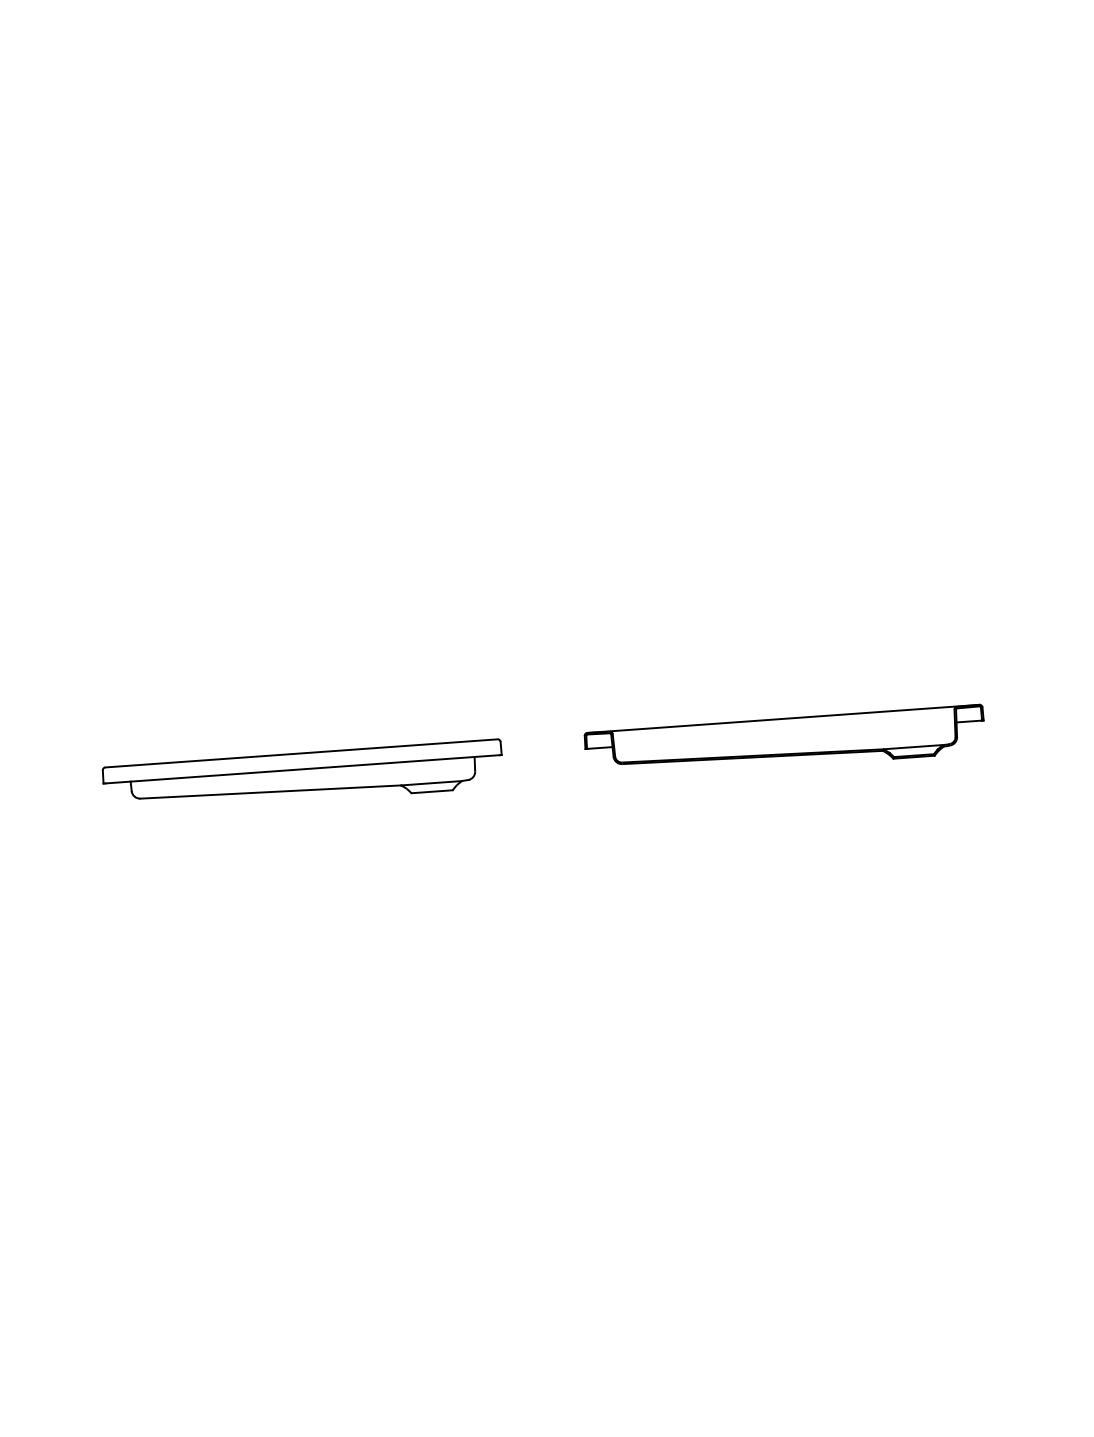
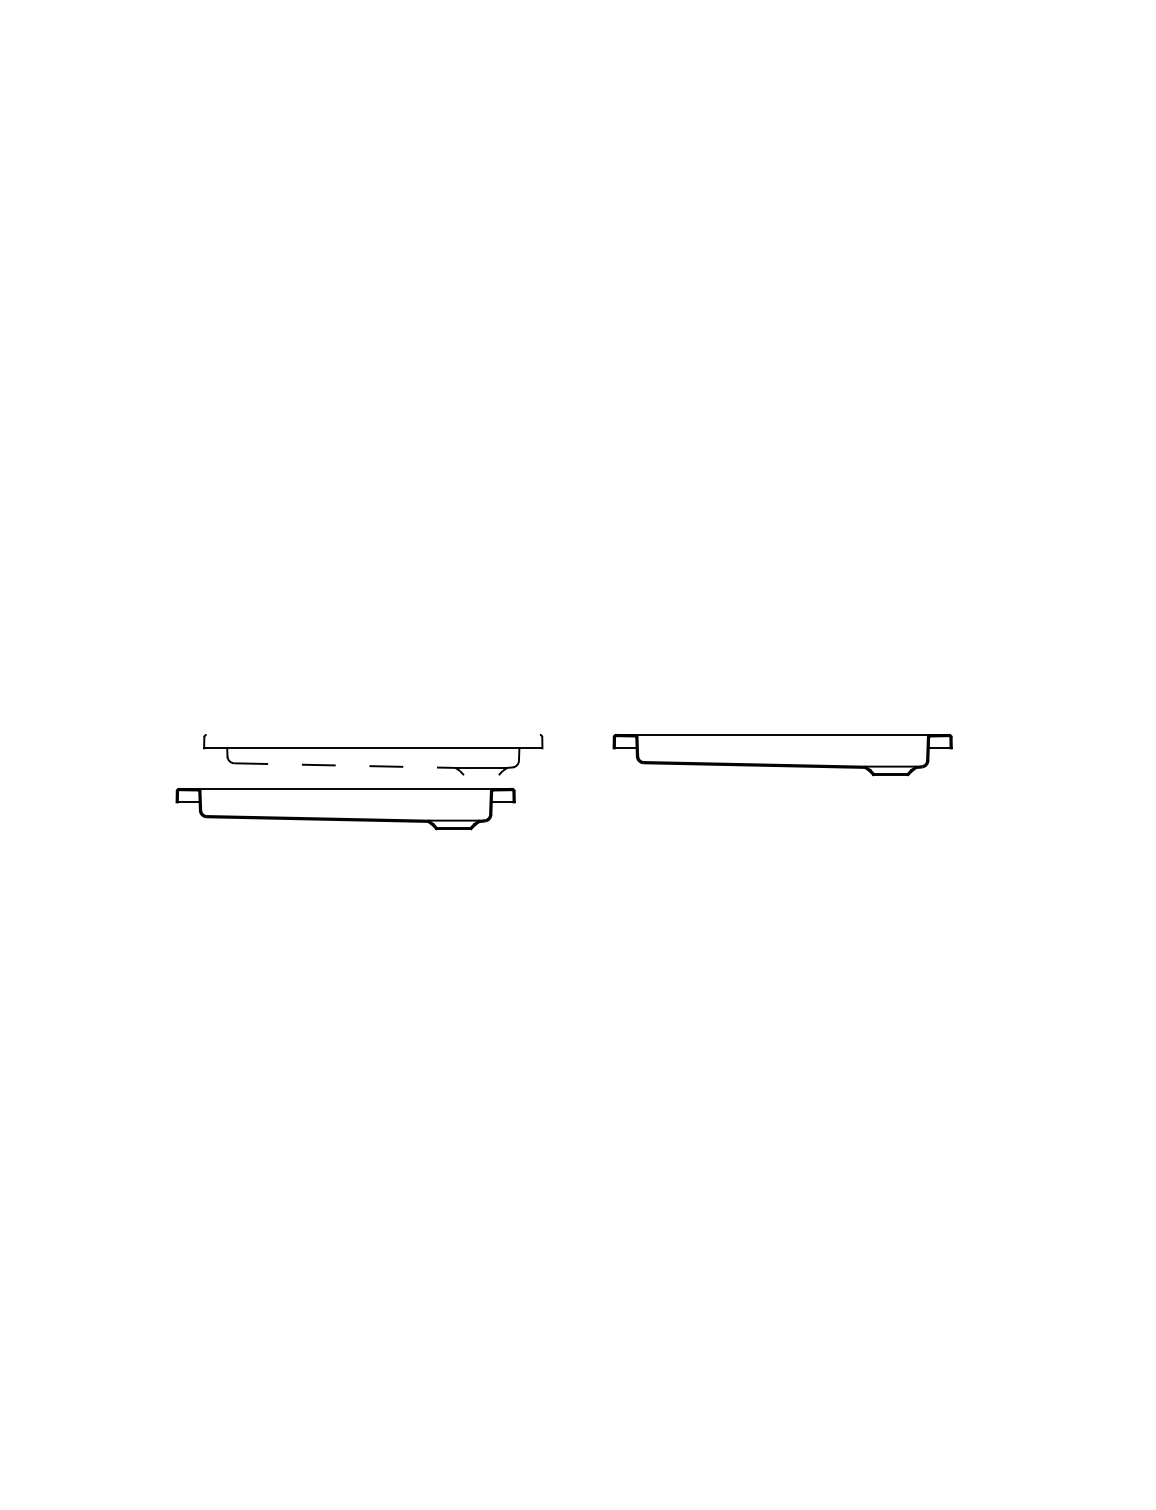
line: (300, 753) -> (372, 734), removed
line: (271, 791) -> (345, 765), solid -> dashed
line: (431, 792) -> (480, 775), removed
part: (275, 842) -> (345, 808), added

